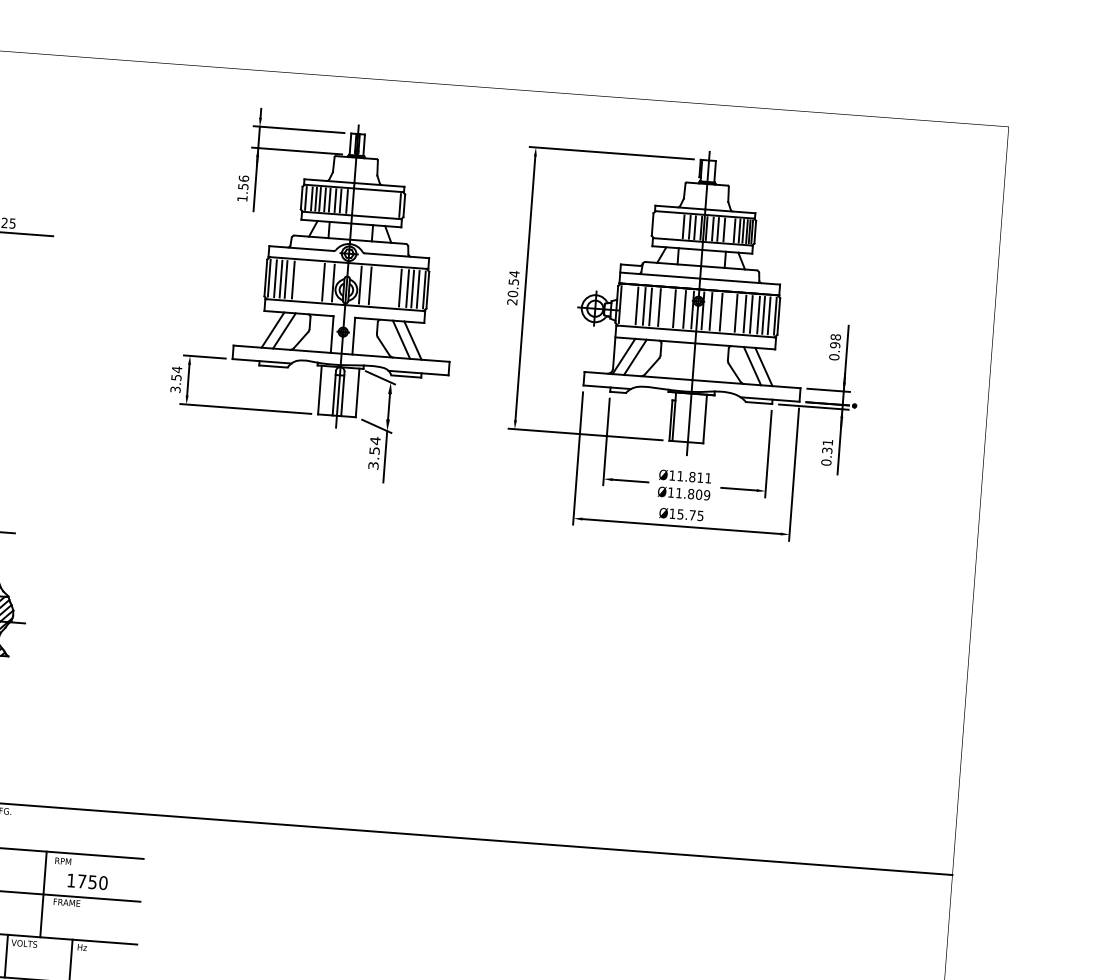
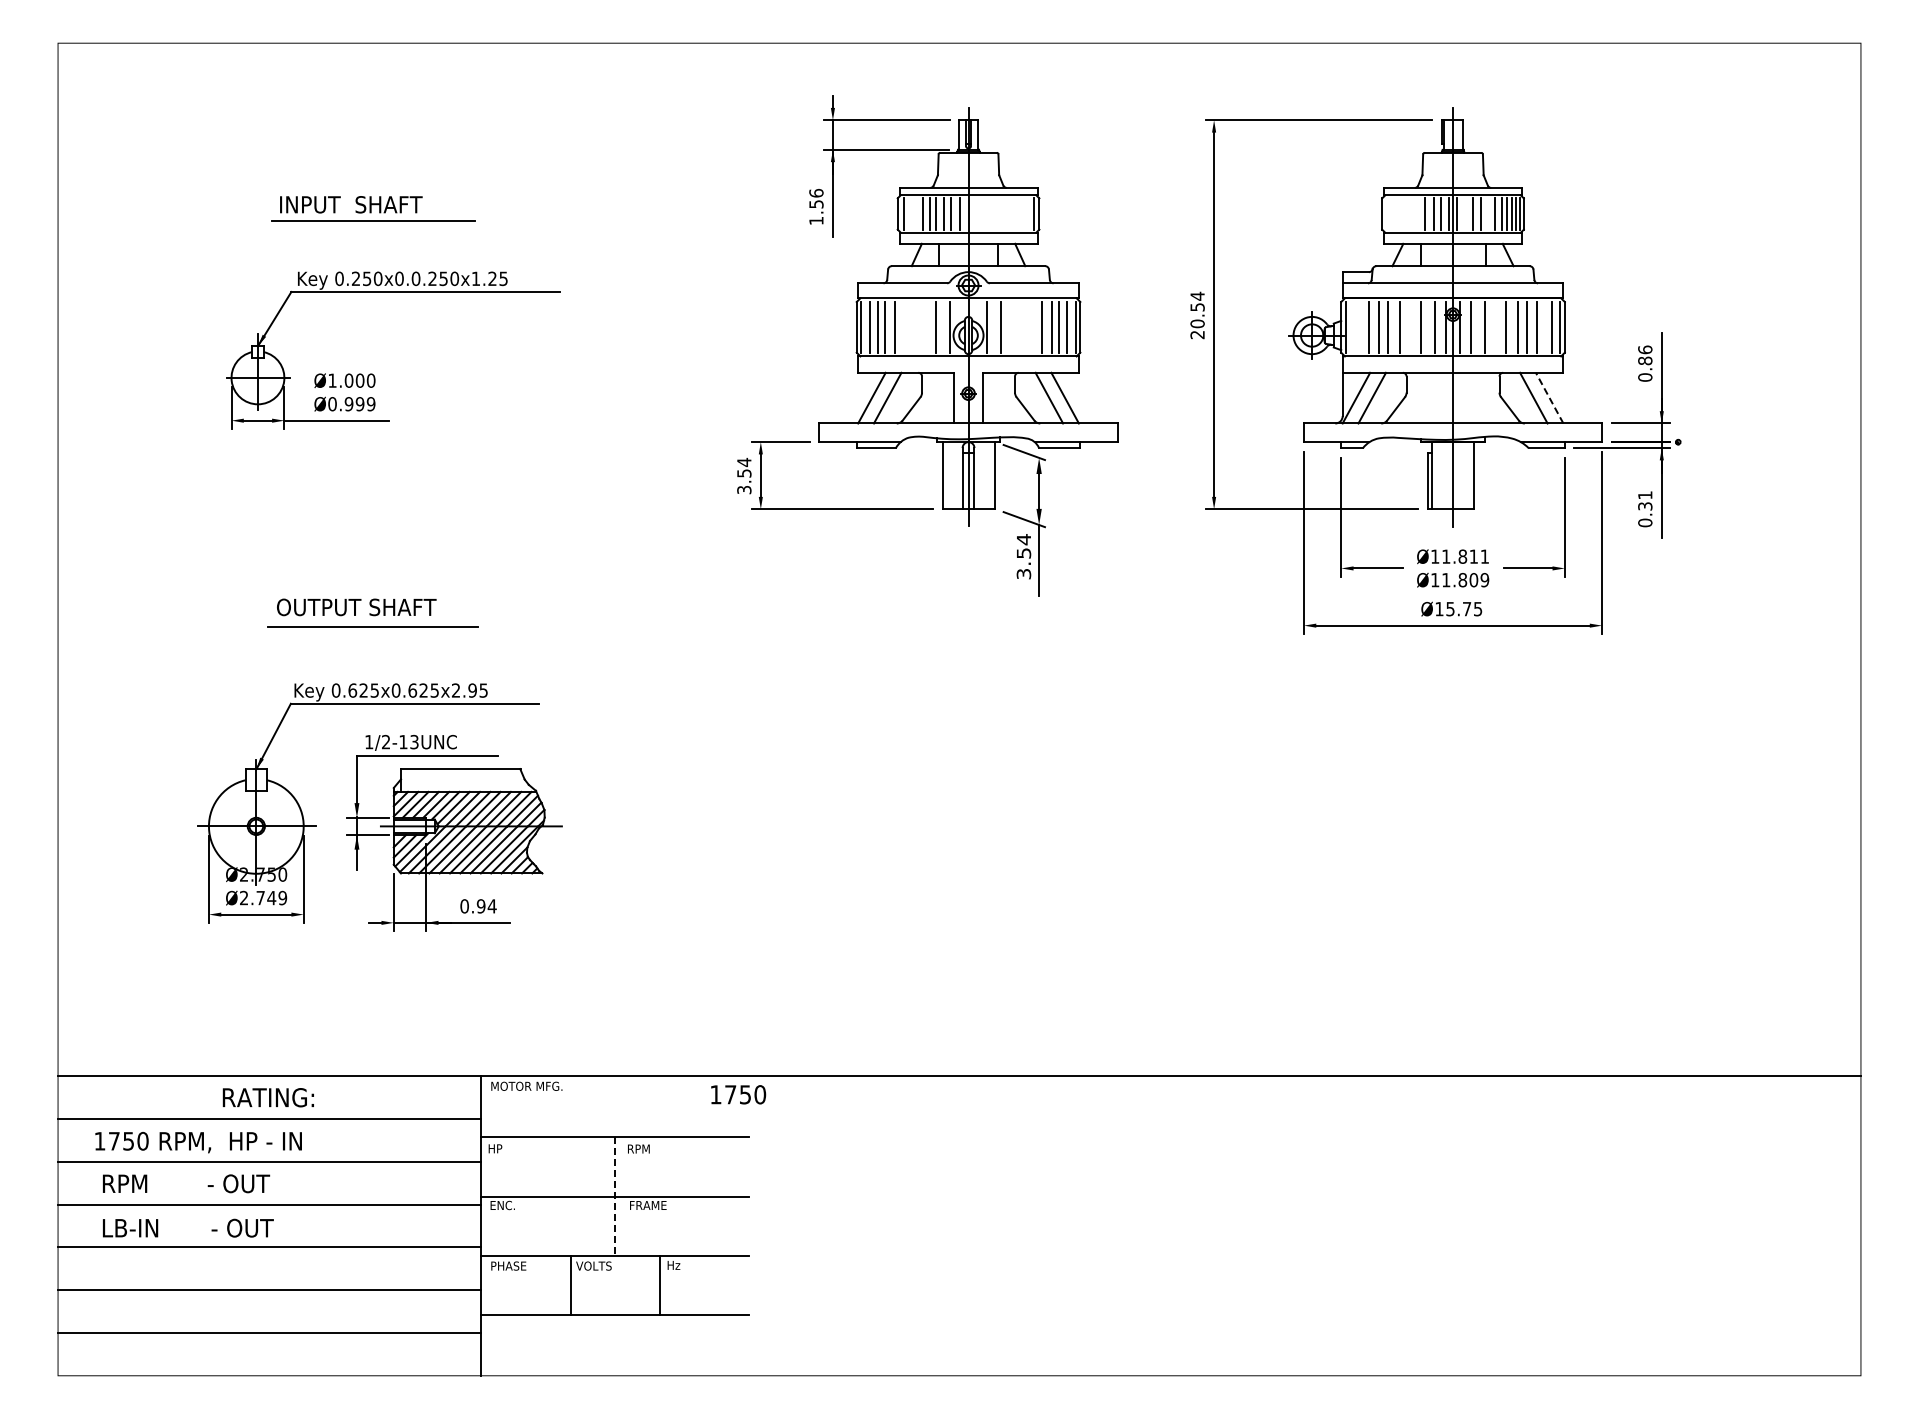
line: (311, 198) -> (911, 213), removed
line: (316, 198) -> (917, 213), removed
line: (713, 228) -> (1465, 213), removed
line: (763, 315) -> (1543, 327), removed
text: (835, 341) -> (1645, 355), 0.98 -> 0.86
line: (763, 367) -> (1549, 398), solid -> dashed
text: (87, 881) -> (738, 1094), moved
line: (43, 895) -> (615, 1197), solid -> dashed

